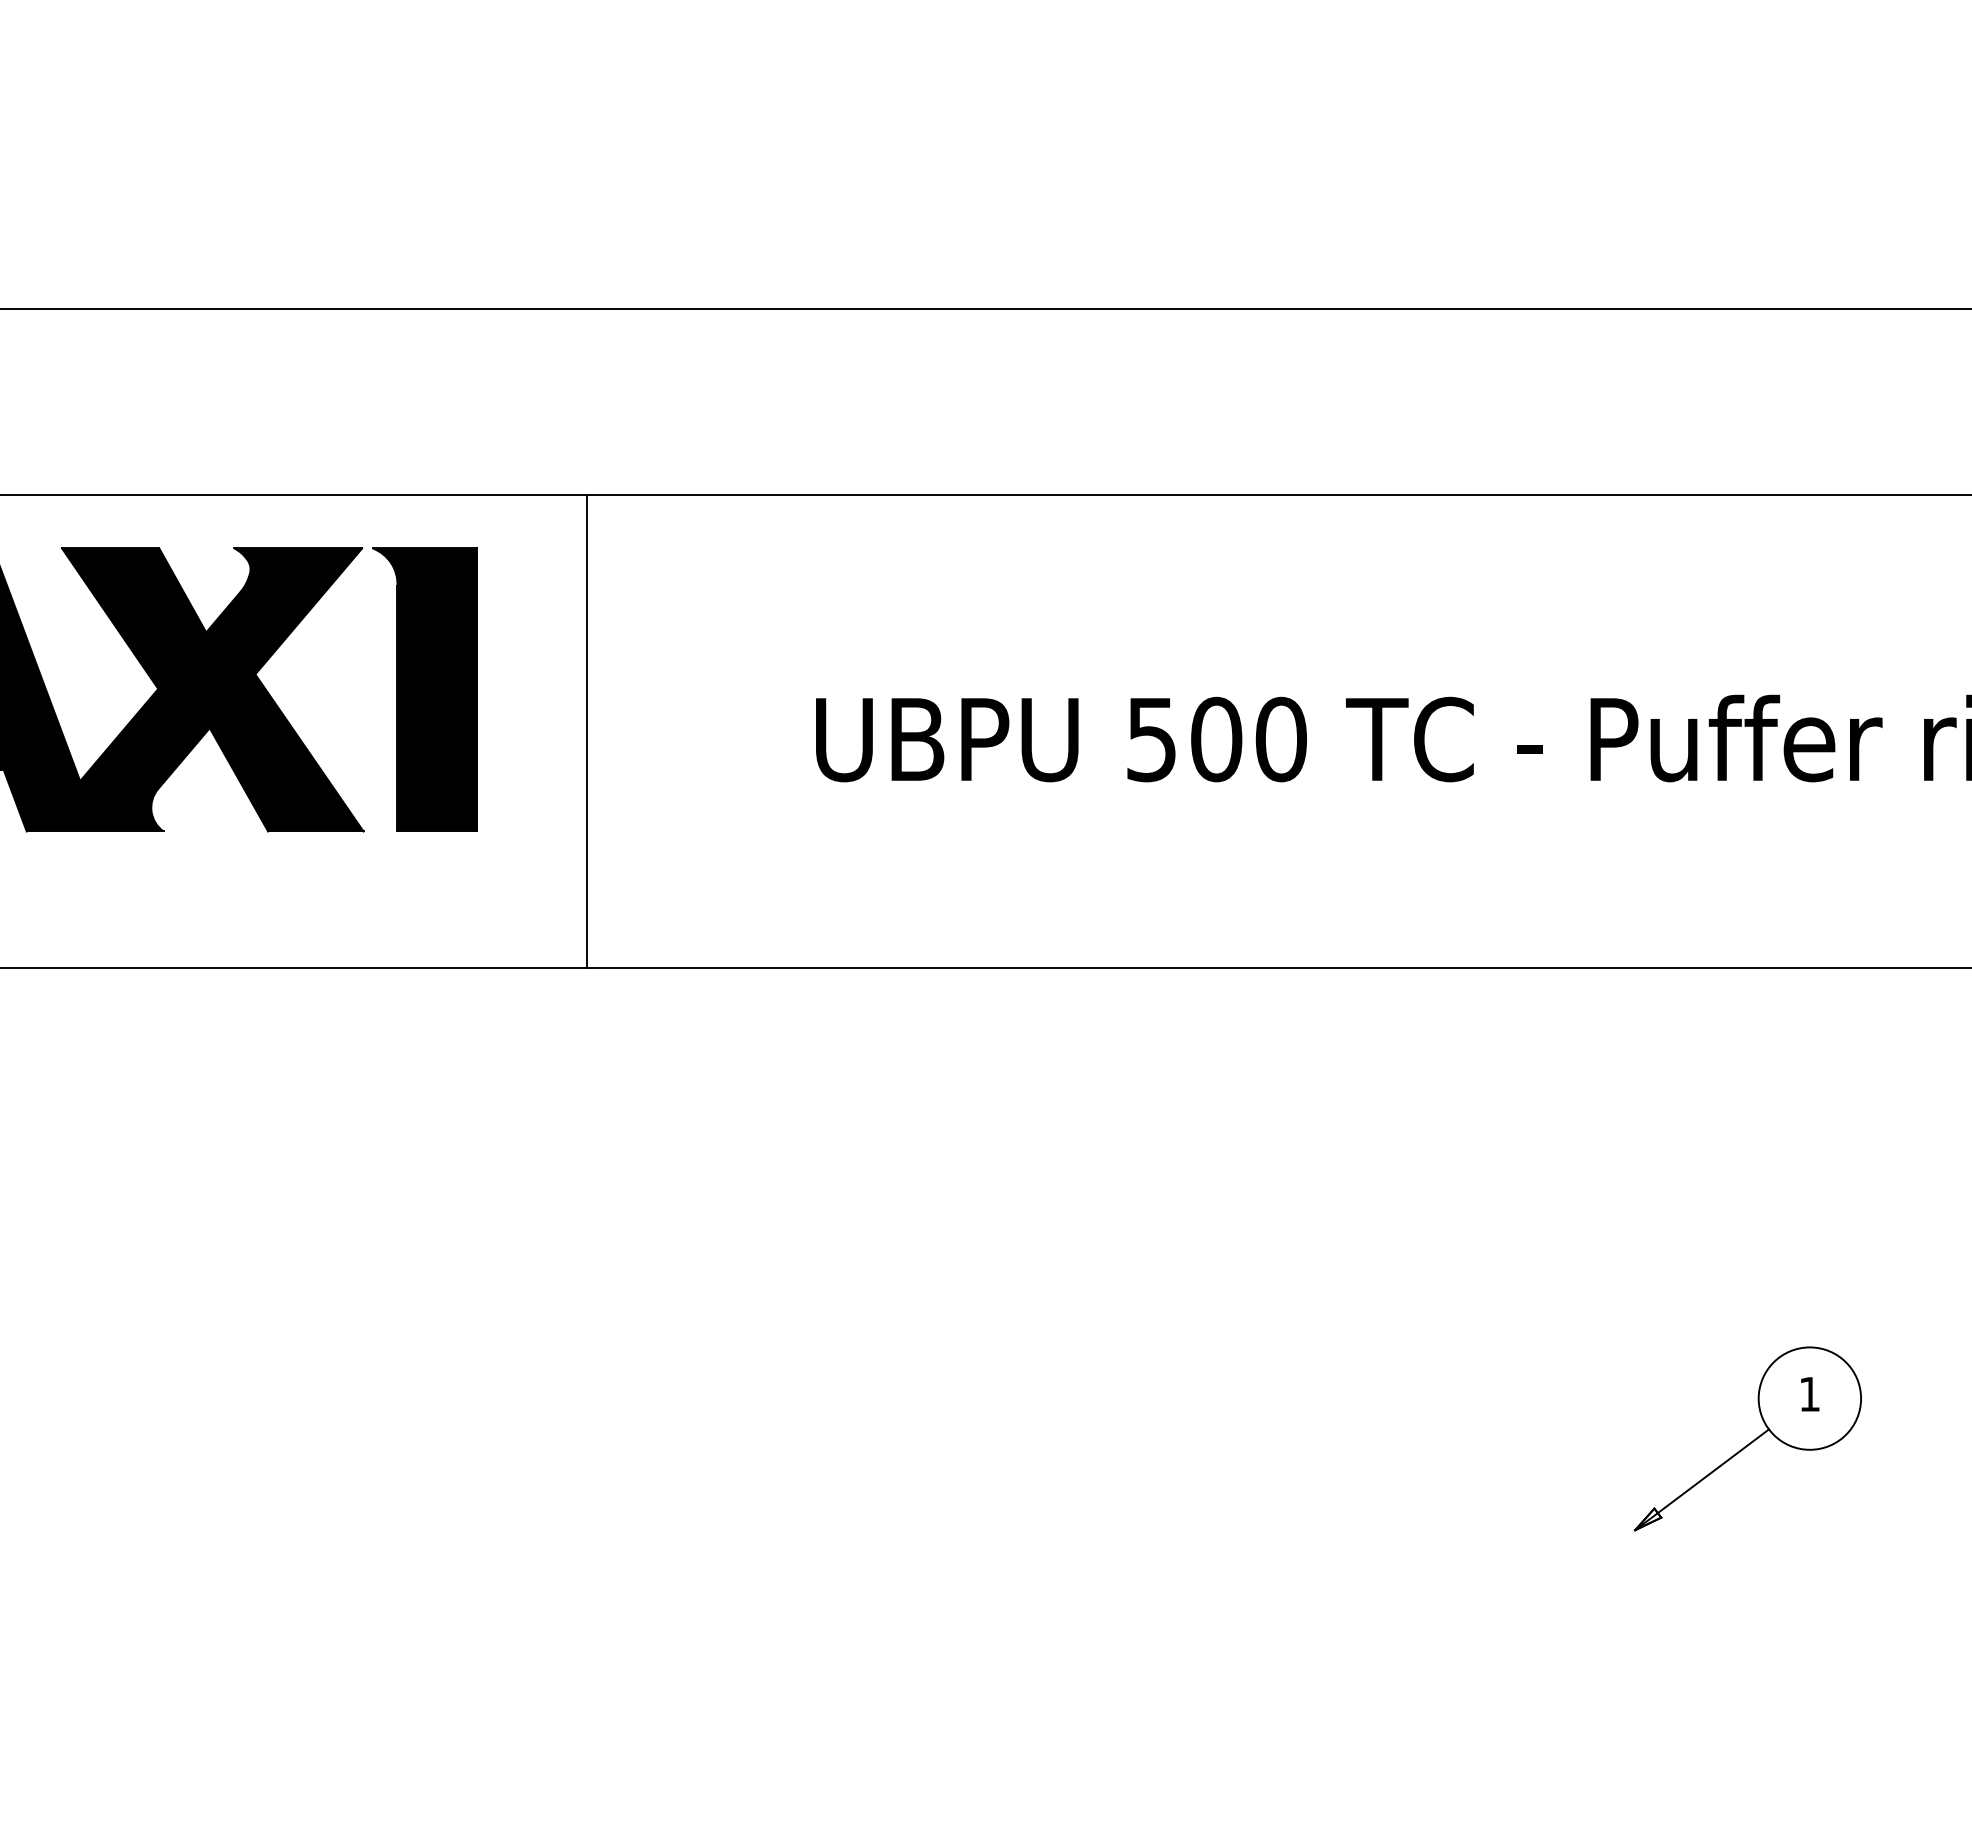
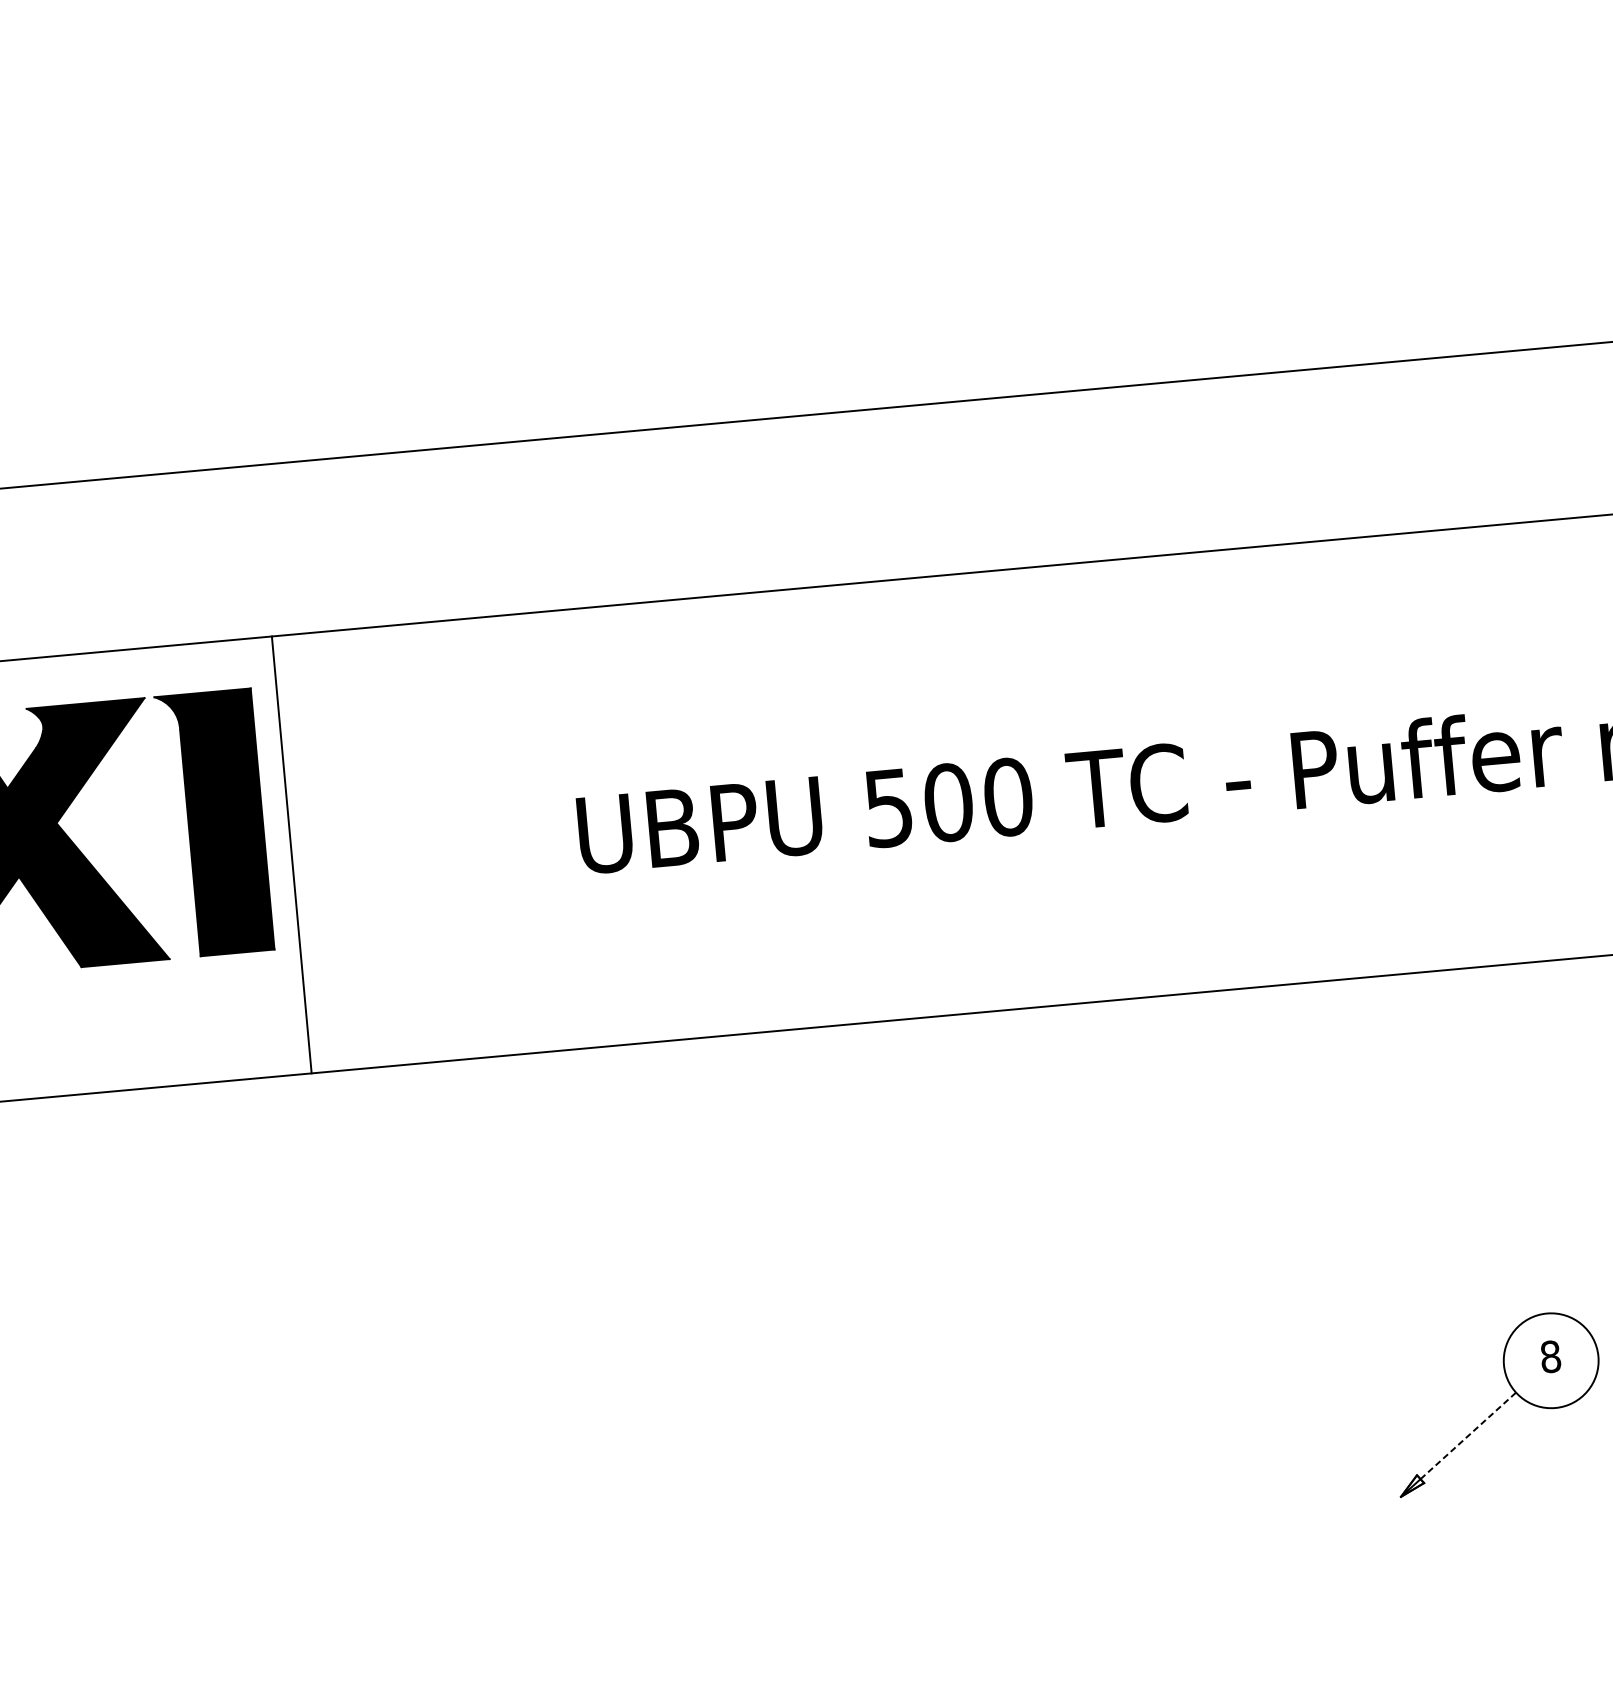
line: (587, 731) -> (292, 854), moved
text: (1809, 1393) -> (1550, 1356), 1 -> 8
line: (1713, 1471) -> (1468, 1436), solid -> dashed

